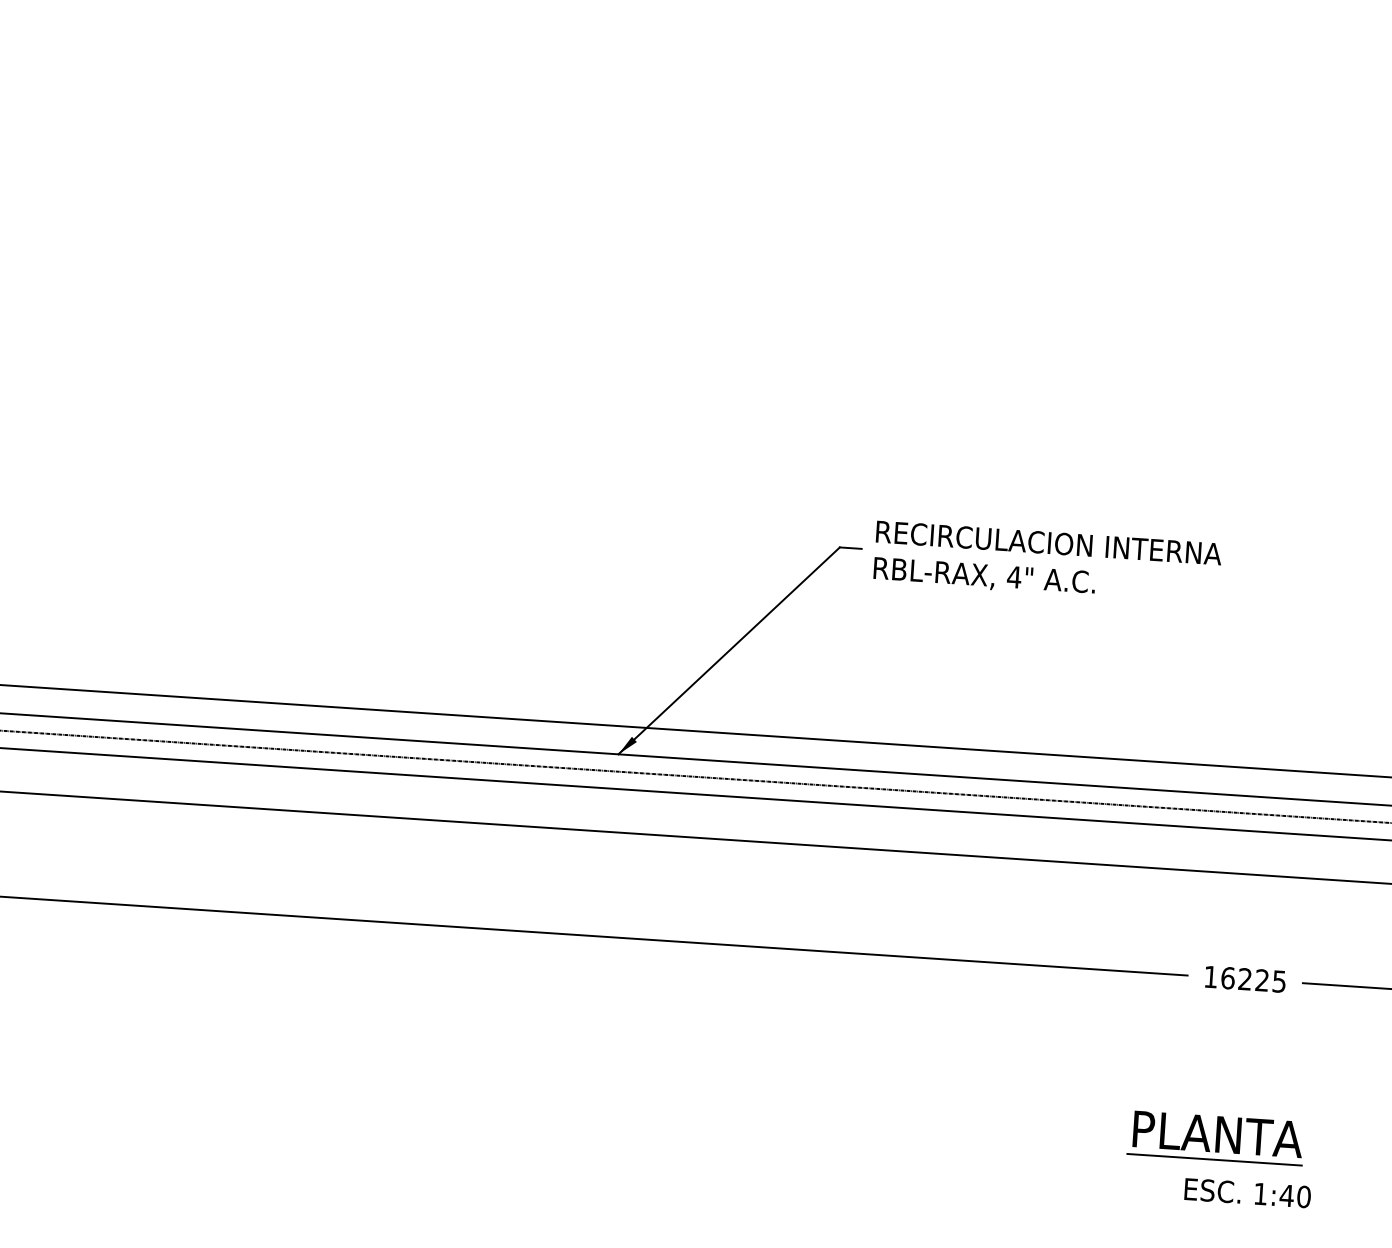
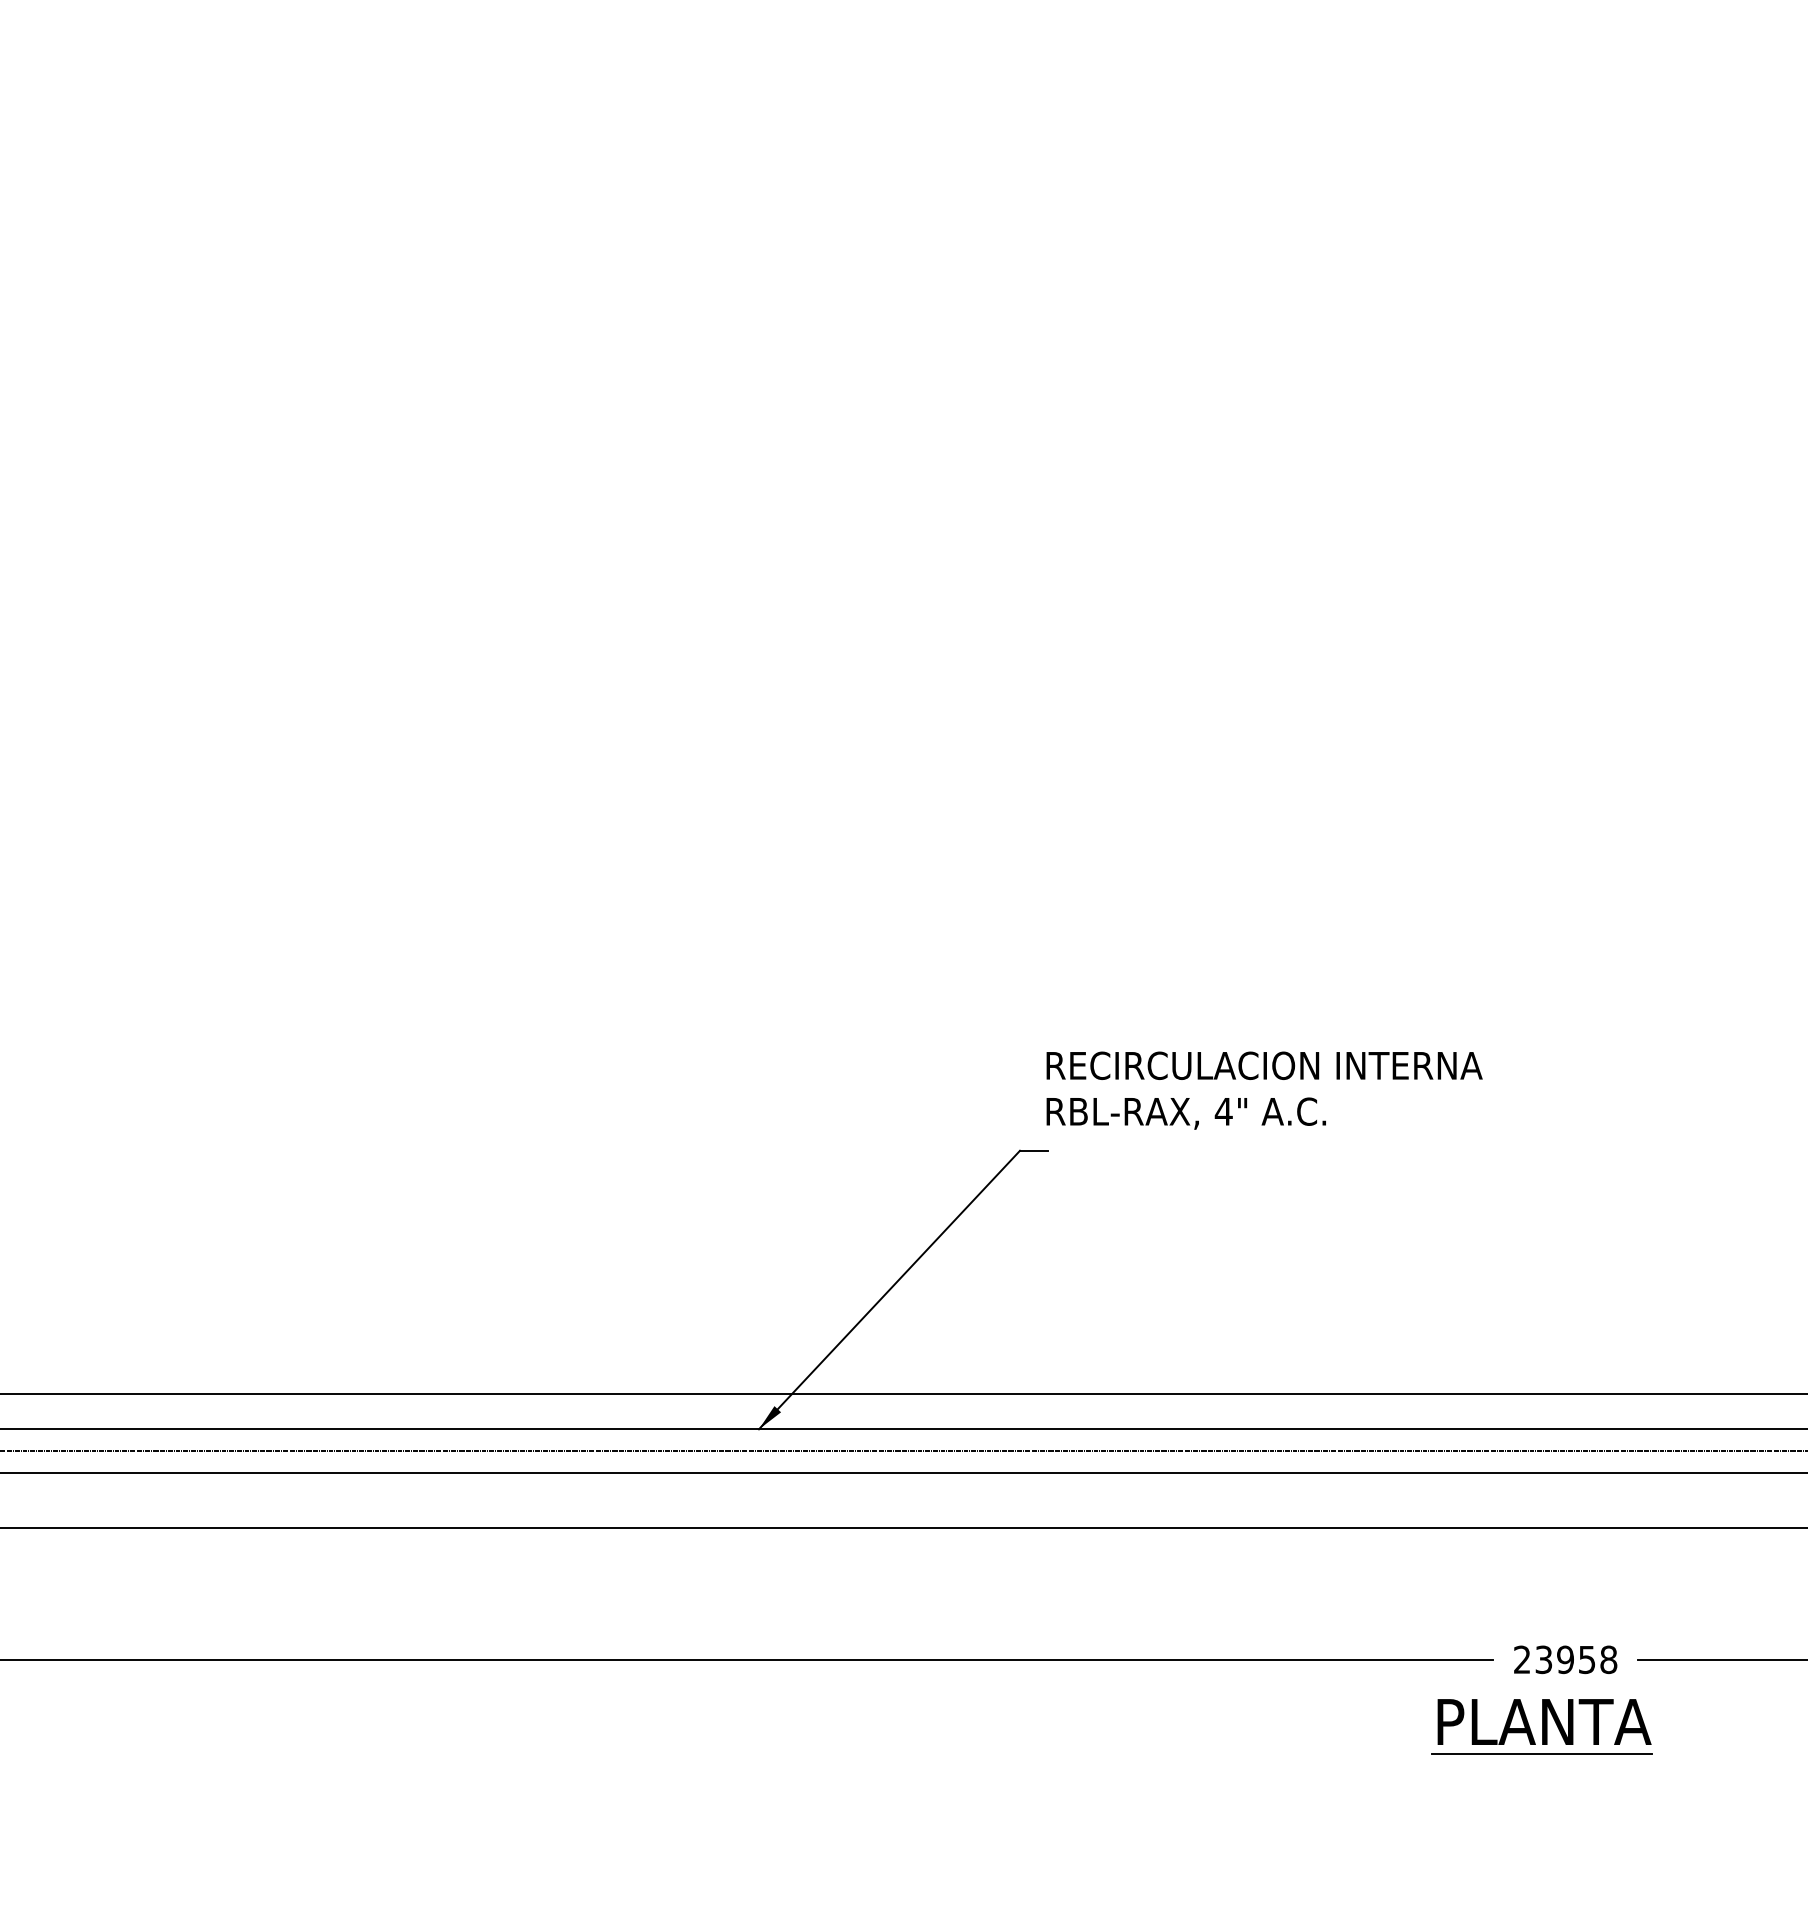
text: (1047, 562) -> (1264, 1090), moved
text: (1245, 979) -> (1565, 1659), 16225 -> 23958
part: (1215, 1137) -> (1541, 1726), moved

